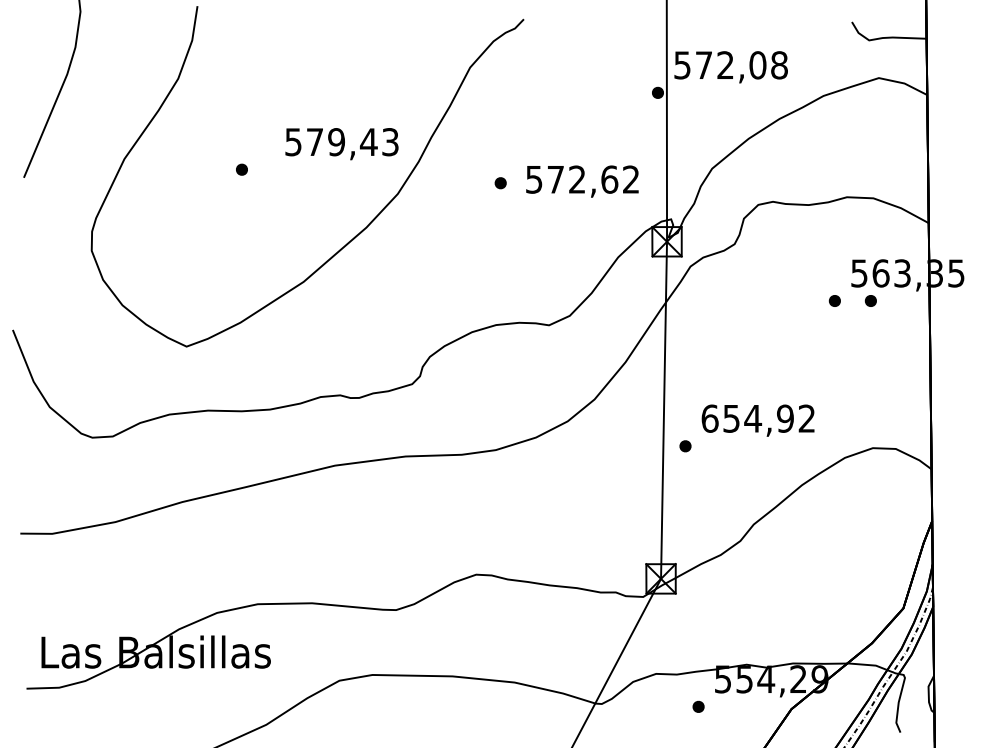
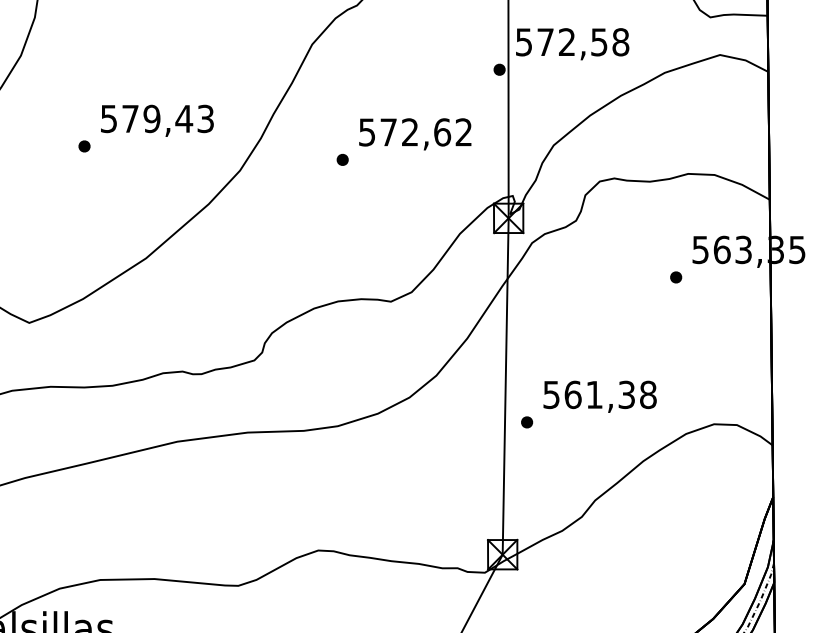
text: (757, 65) -> (598, 42), 572,08 -> 572,58
text: (341, 144) -> (156, 121), moved
text: (582, 181) -> (415, 134), moved
part: (870, 300) -> (711, 276), removed
text: (758, 418) -> (599, 394), 654,92 -> 561,38

